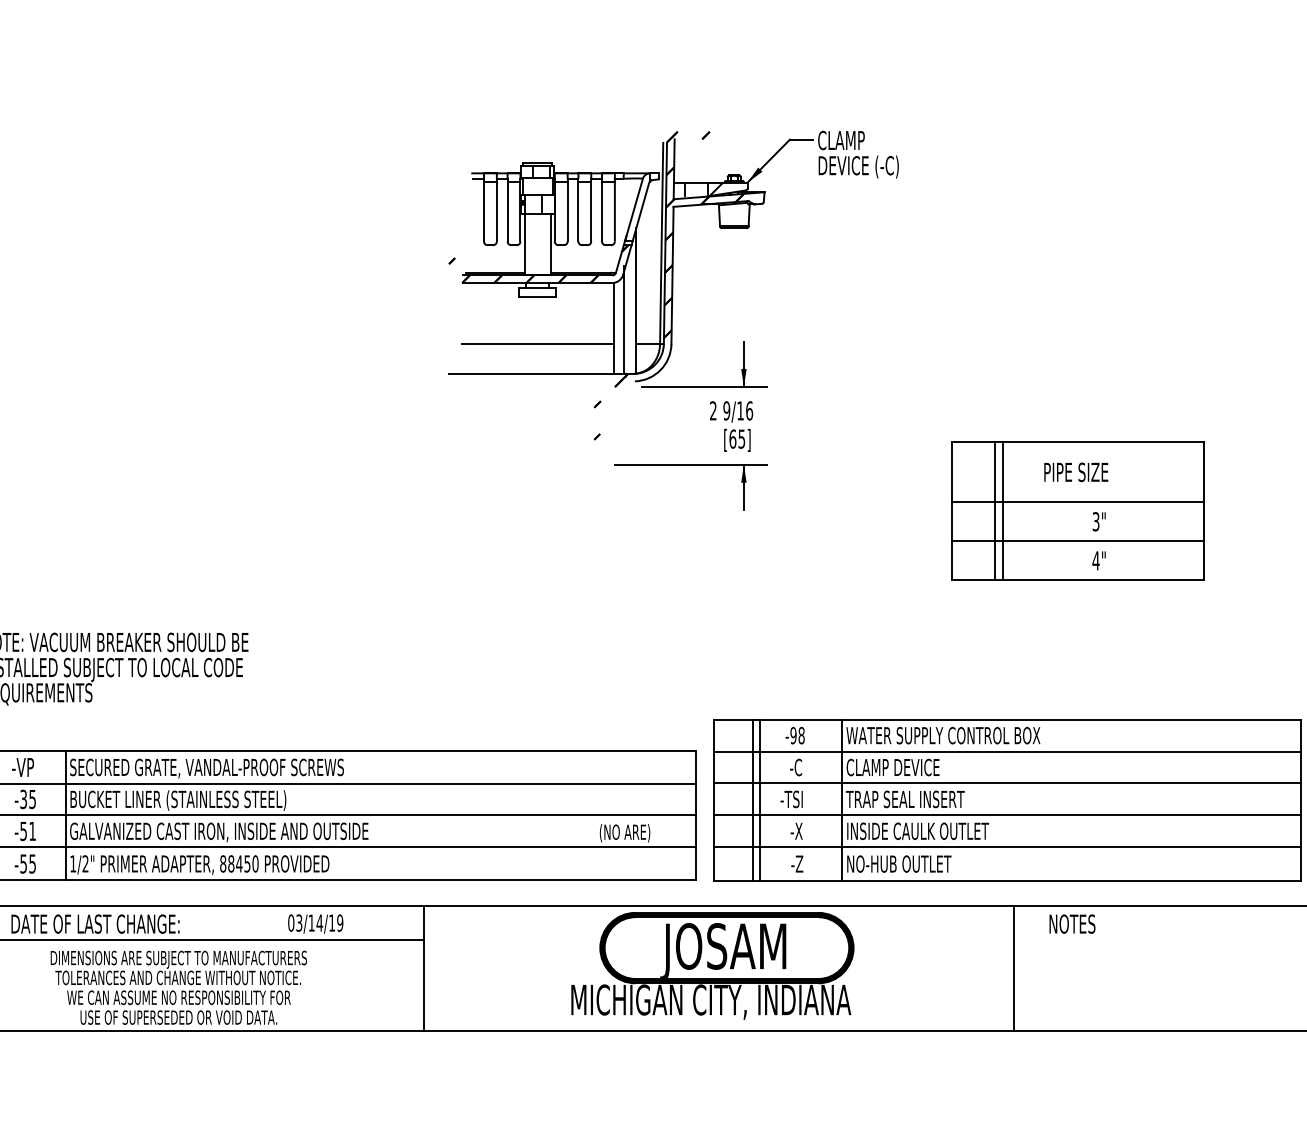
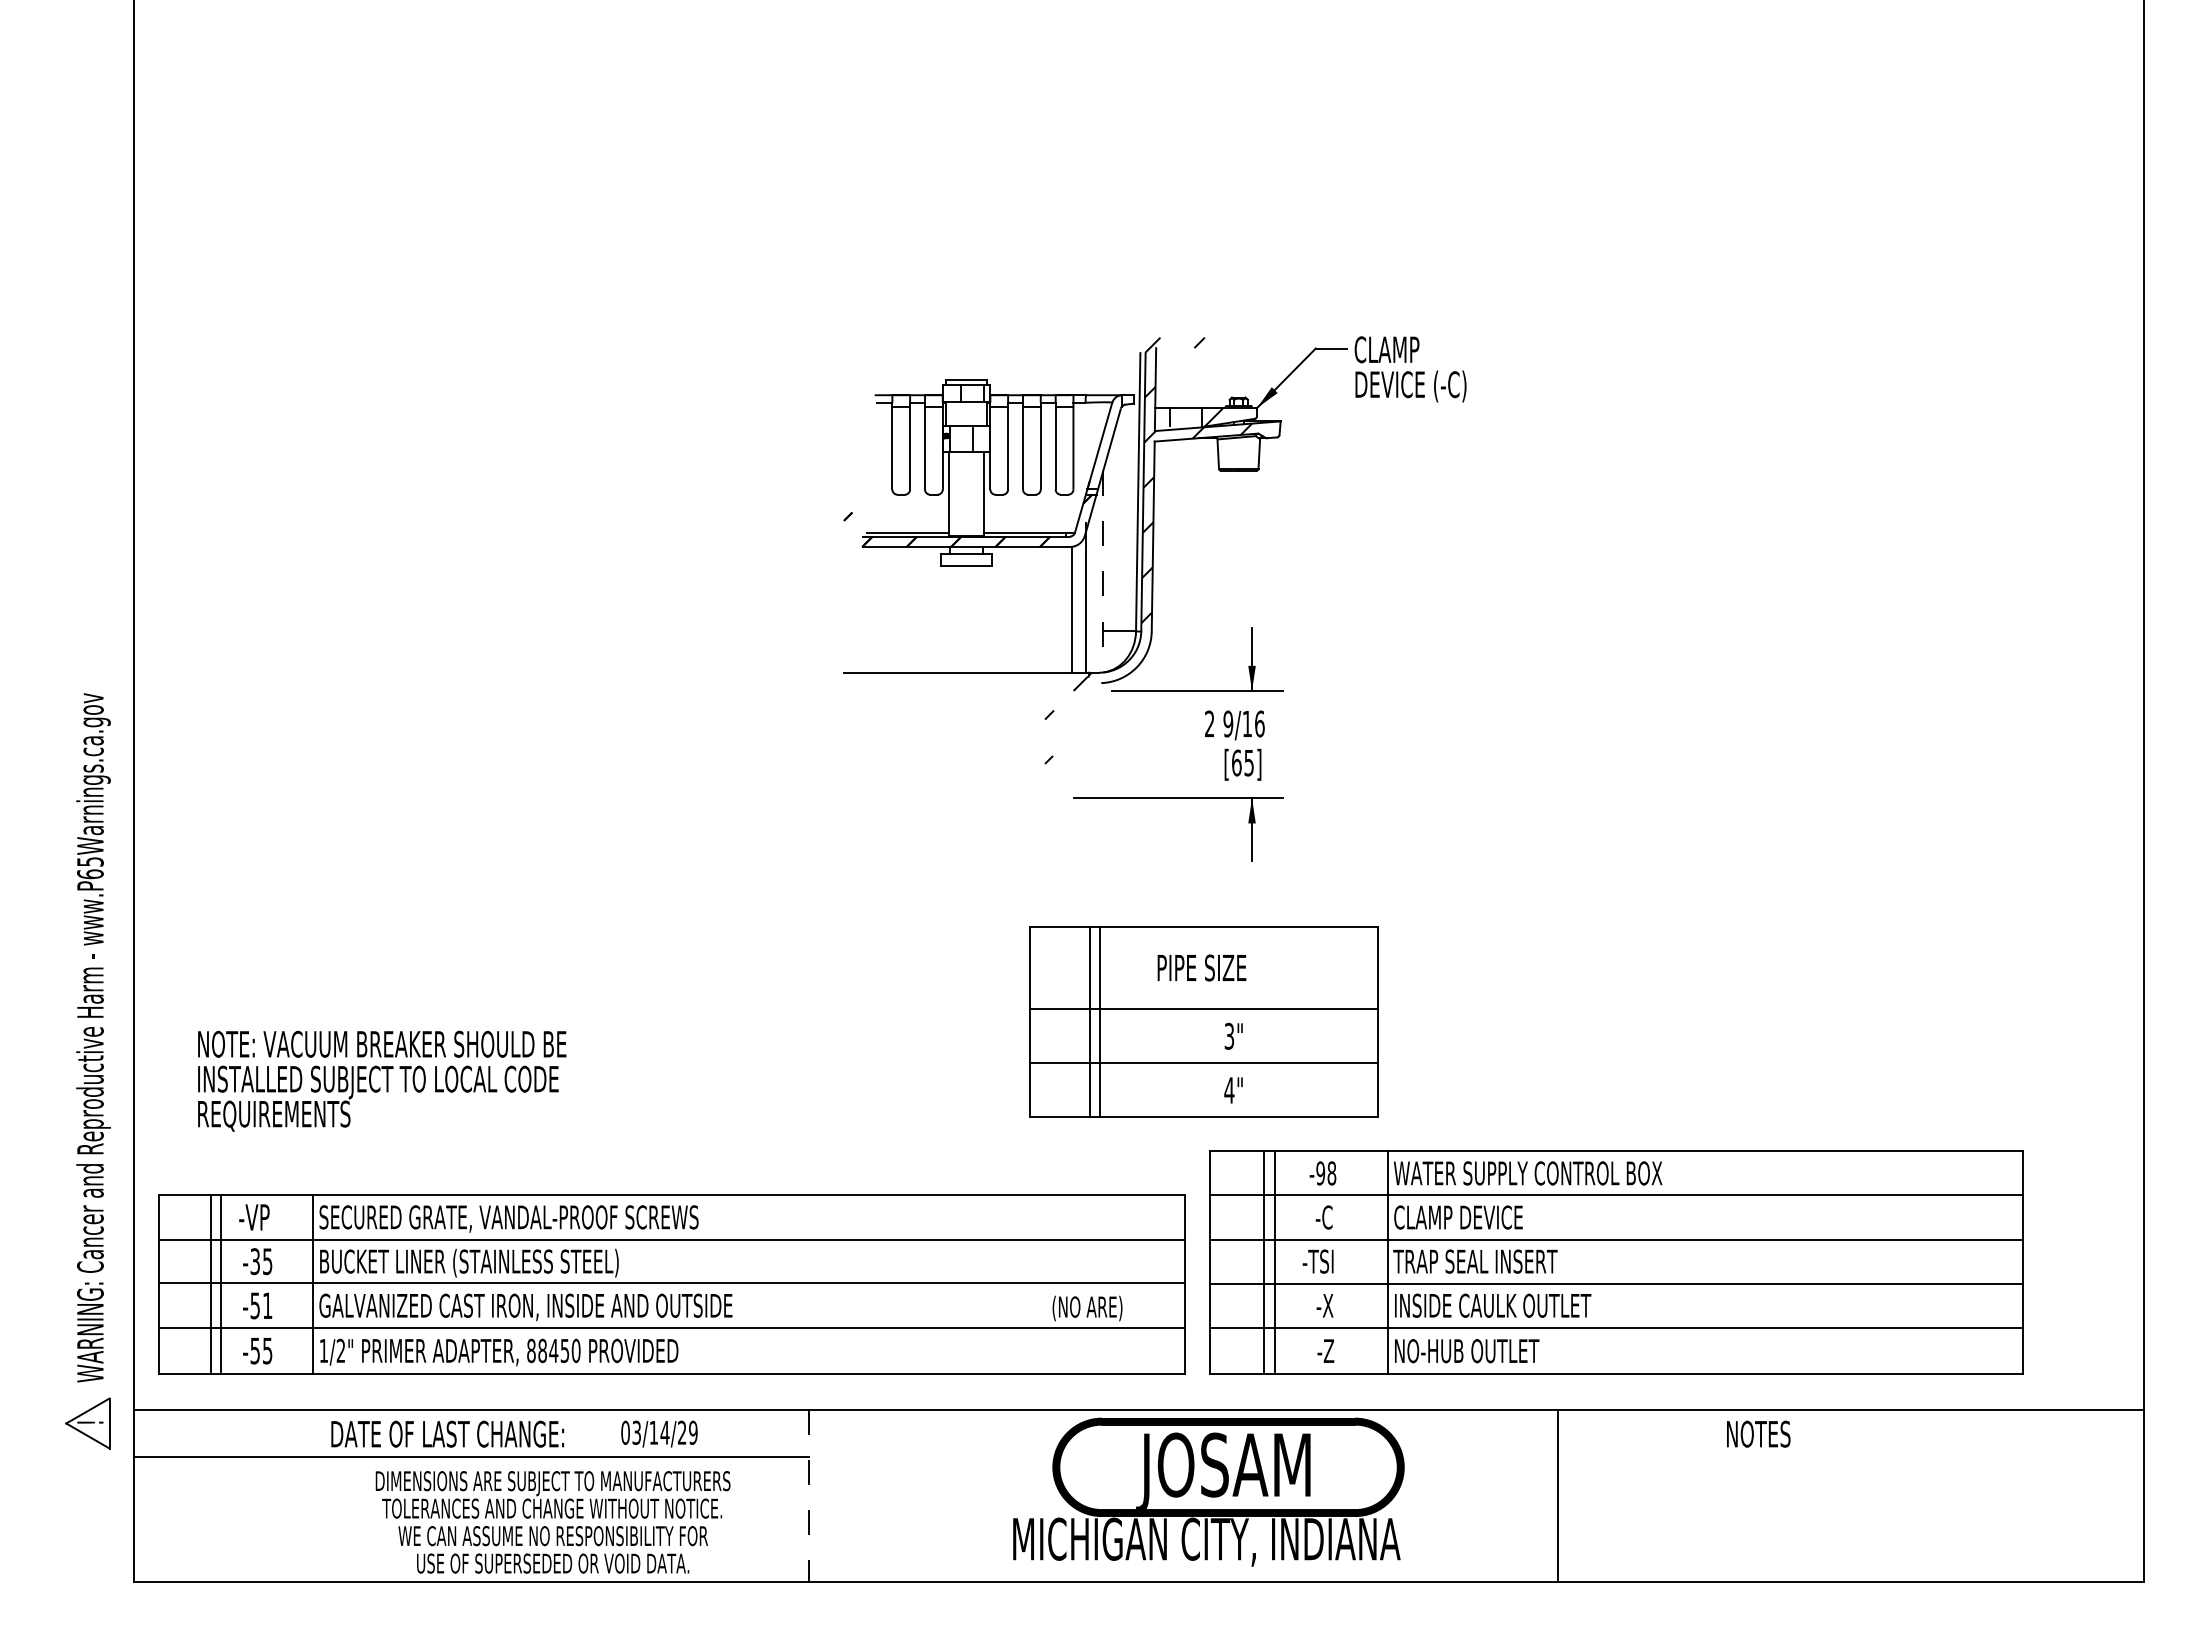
hatch: (669, 285) -> (1148, 550), removed
line: (636, 300) -> (1103, 571), solid -> dashed
line: (537, 344) -> (966, 631), removed
part: (1077, 511) -> (1203, 1021), moved
text: (332, 922) -> (682, 1432), 03/14/19 -> 03/14/29
text: (95, 923) -> (447, 1433), moved
text: (1072, 923) -> (1758, 1433), moved
line: (1013, 968) -> (1558, 1495), moved
line: (423, 969) -> (808, 1496), solid -> dashed
text: (178, 987) -> (552, 1522), moved

